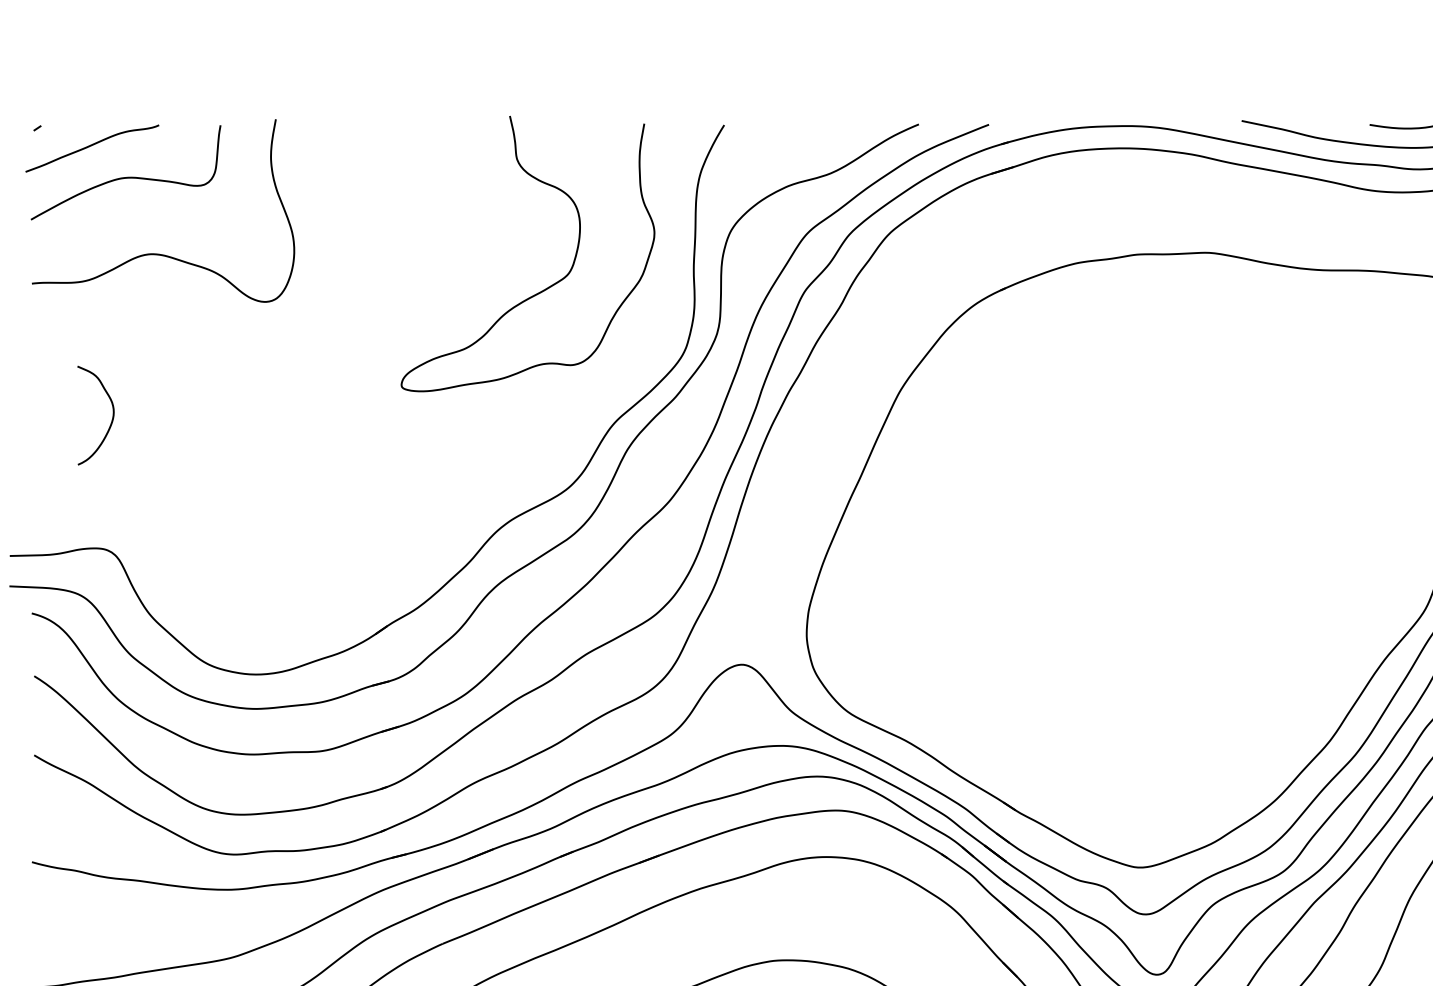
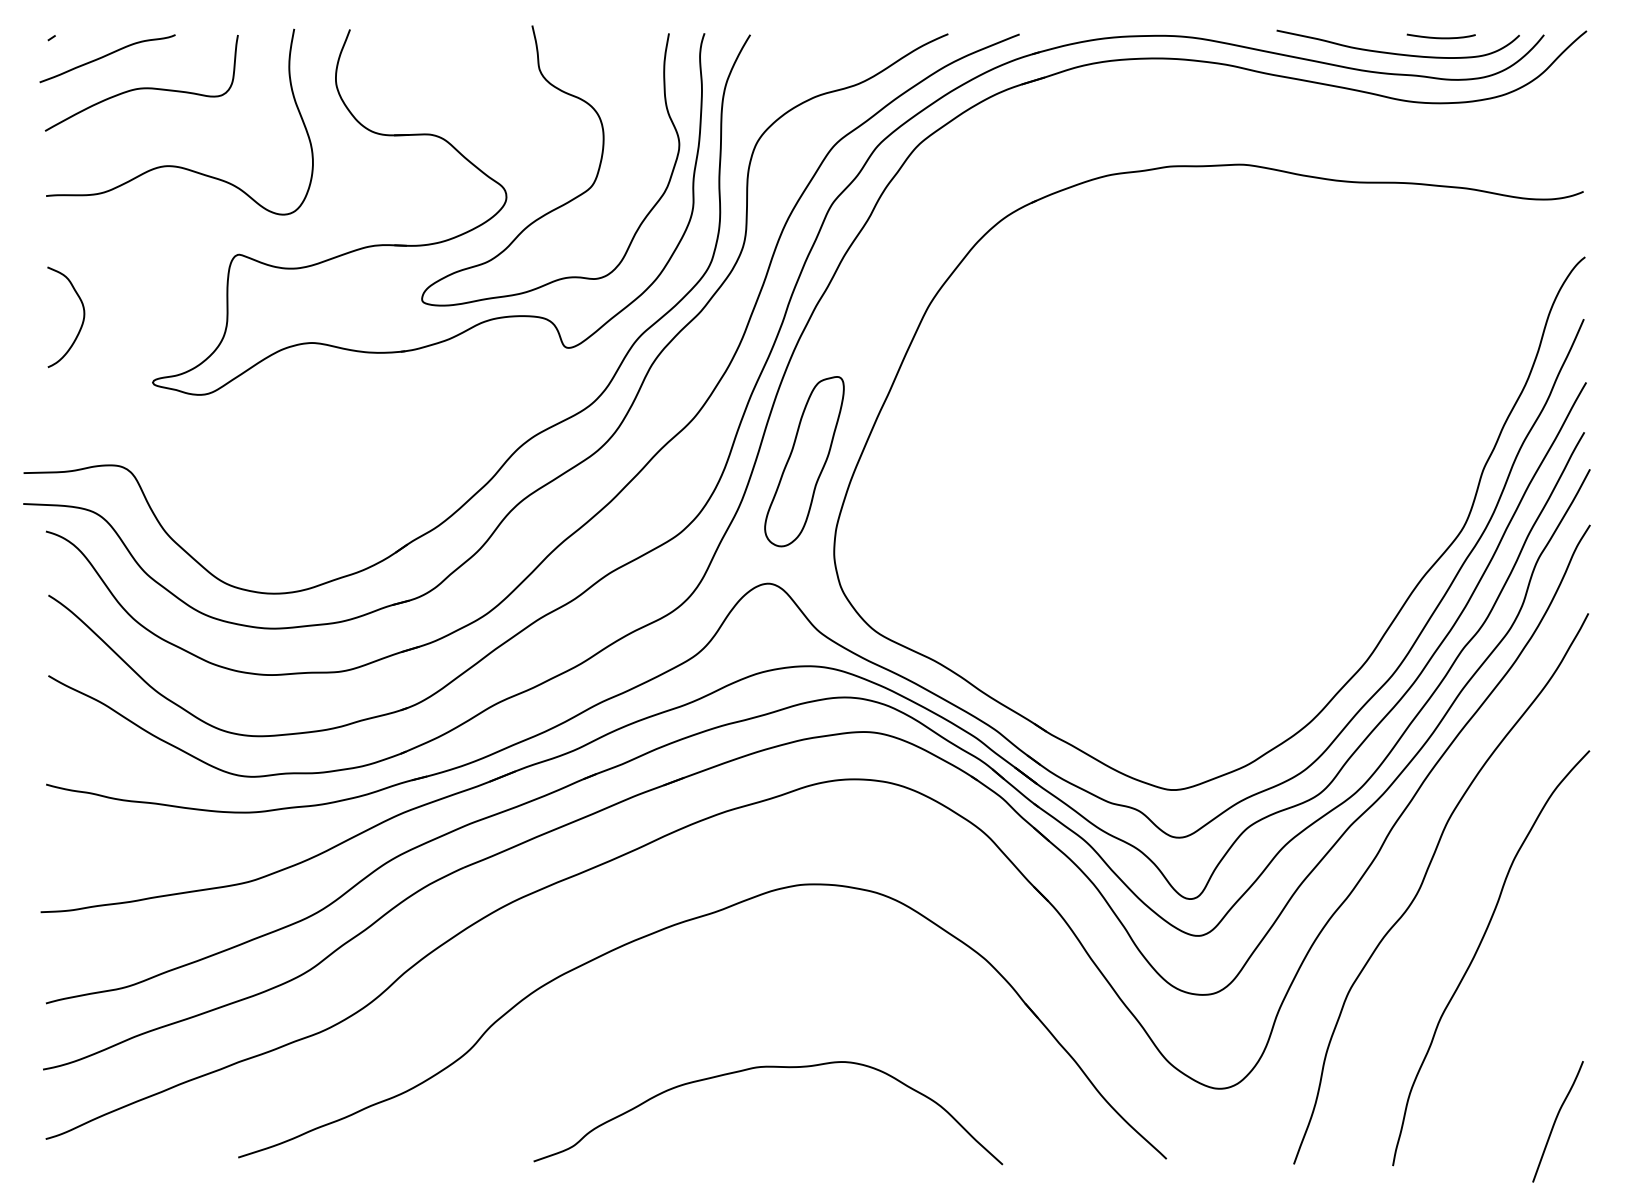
part: (412, 329) -> (433, 242), added
curve: (111, 417) -> (82, 319), moved
part: (777, 544) -> (804, 461), added

